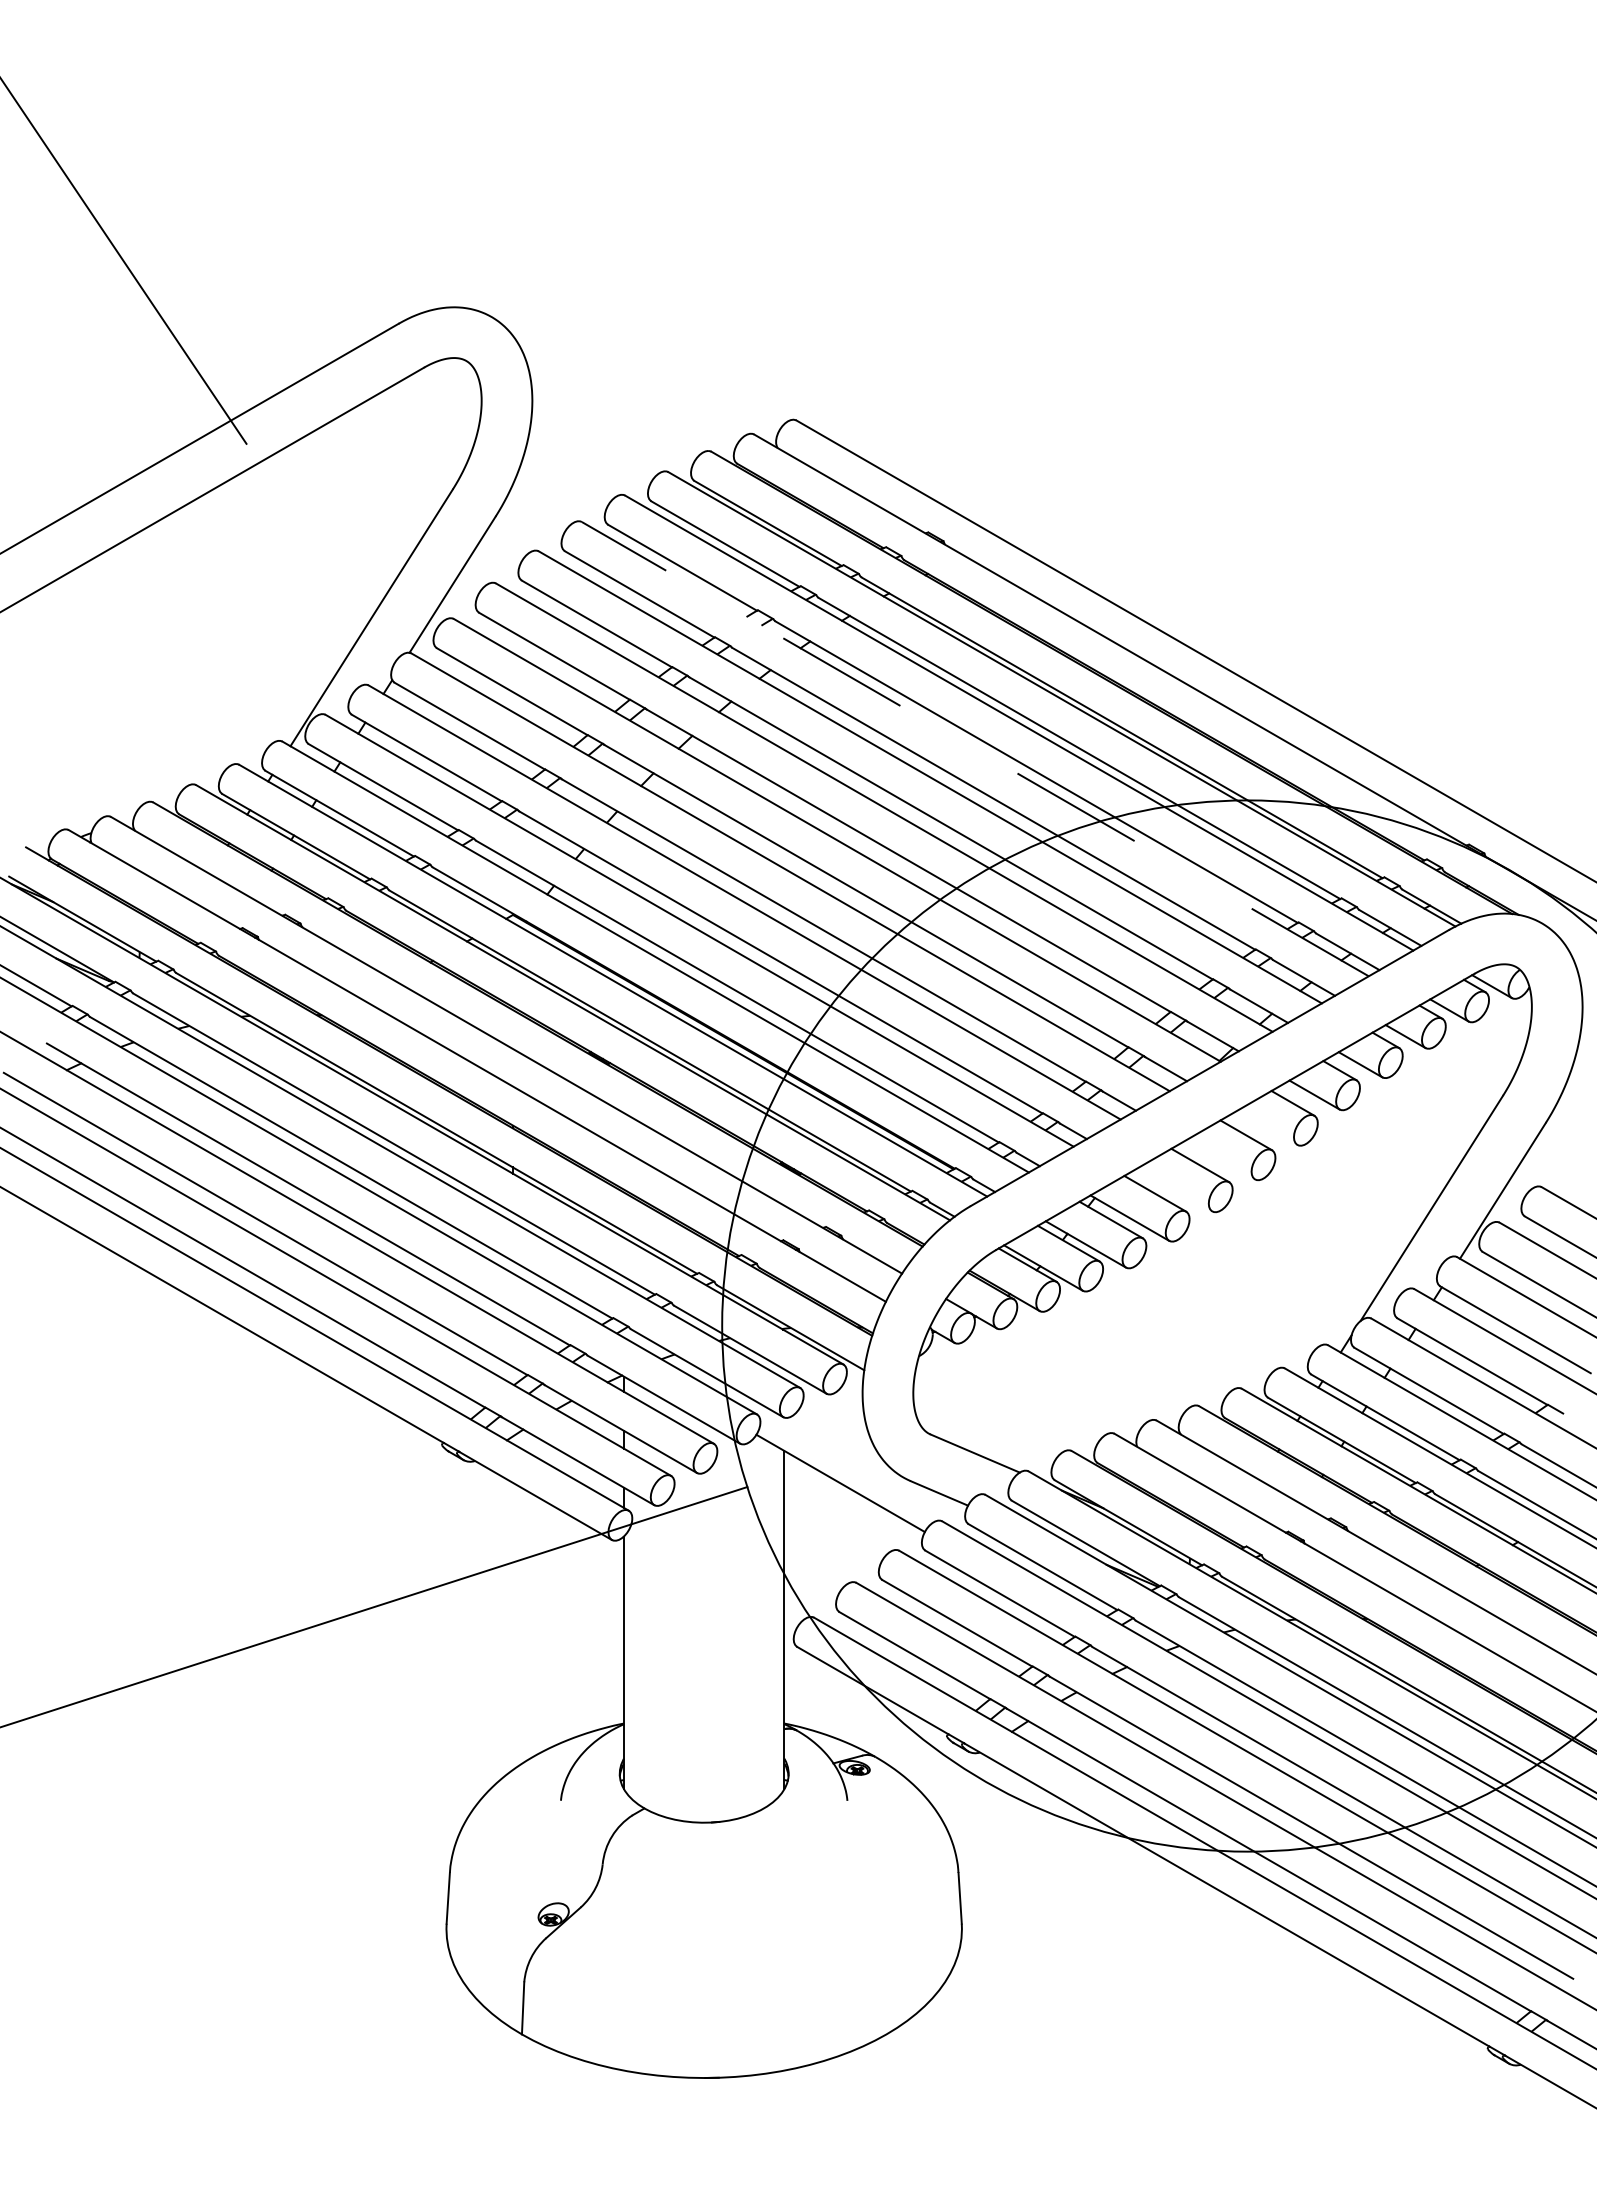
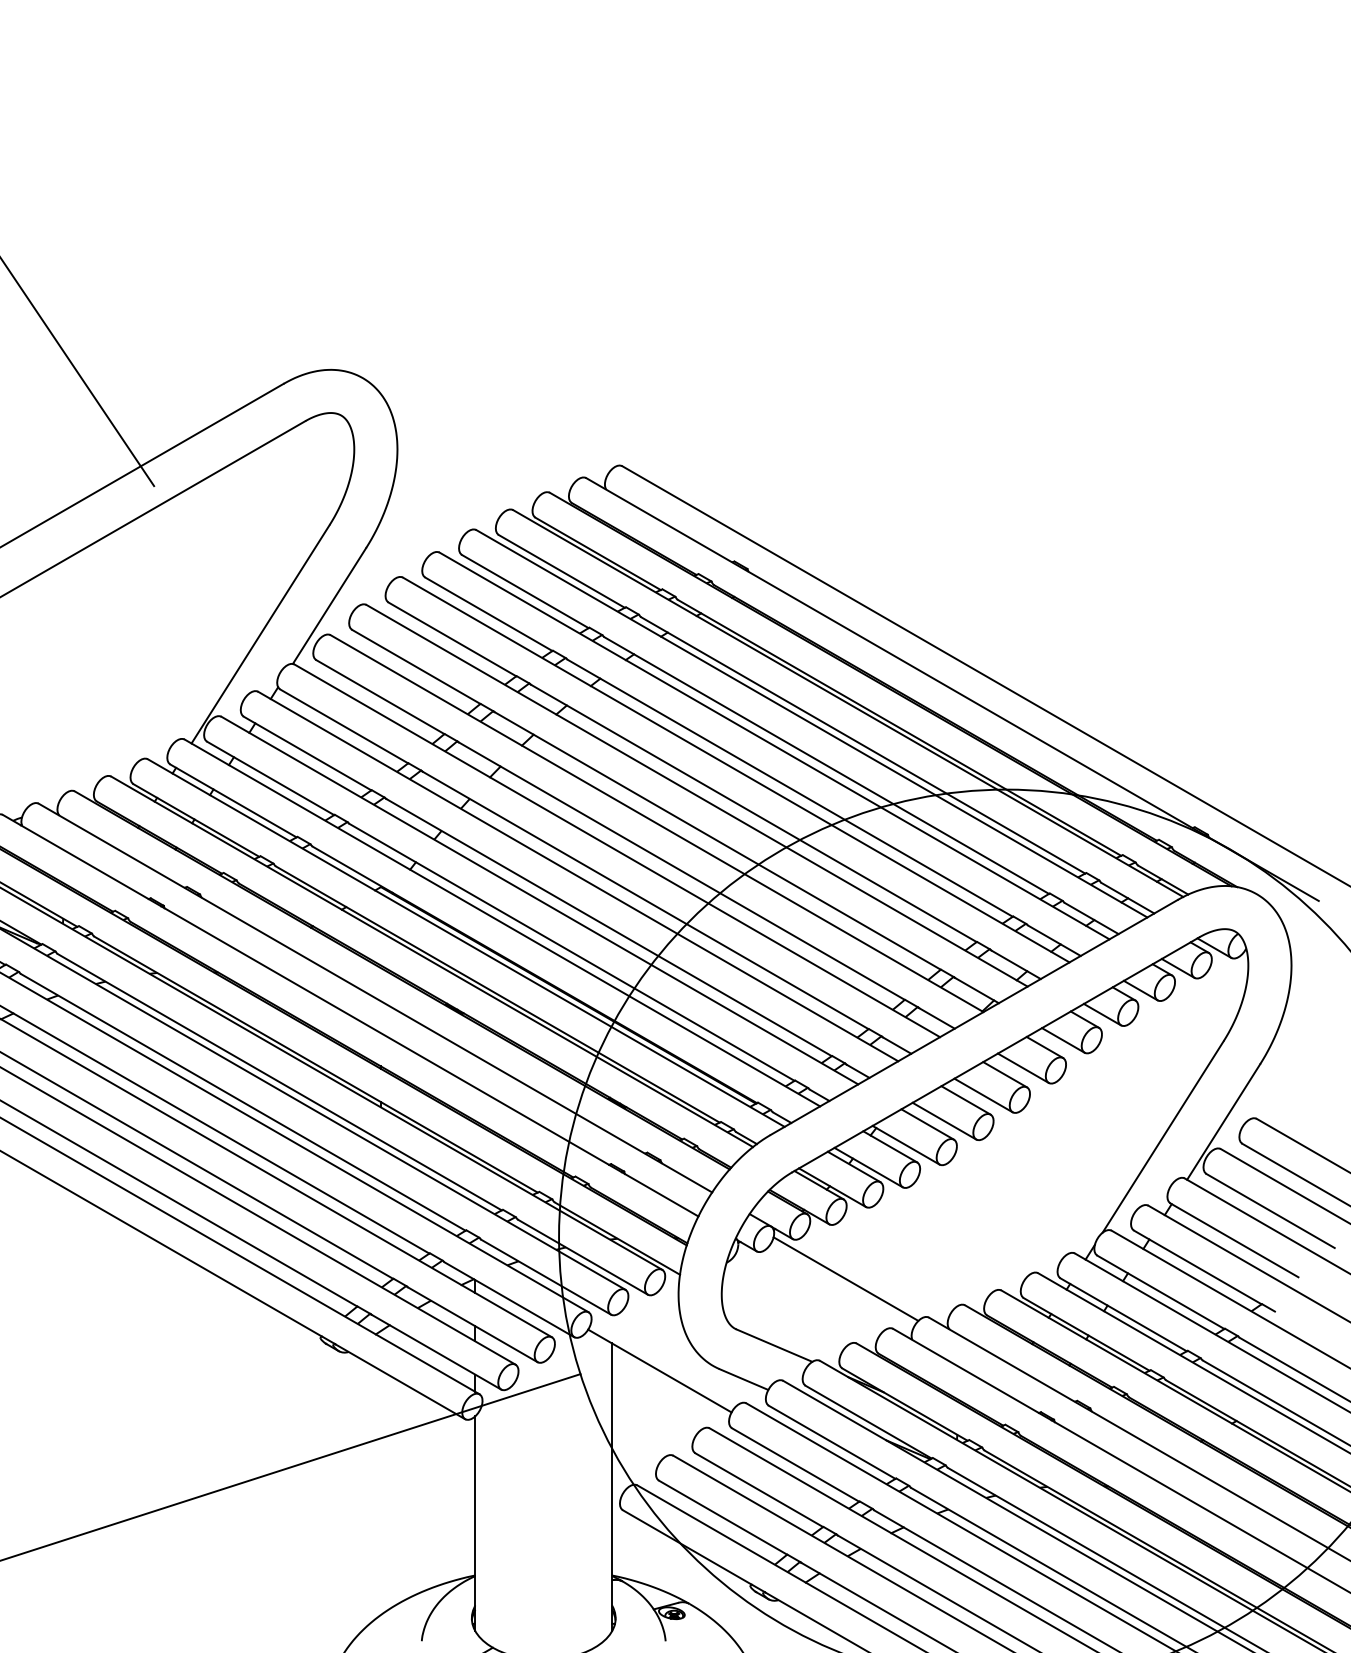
line: (974, 748) -> (773, 745), dashed -> solid
line: (1267, 1127) -> (1023, 1068), added
line: (1220, 1159) -> (983, 1095), added
line: (1174, 1189) -> (944, 1120), added
line: (1059, 1375) -> (846, 1279), added

